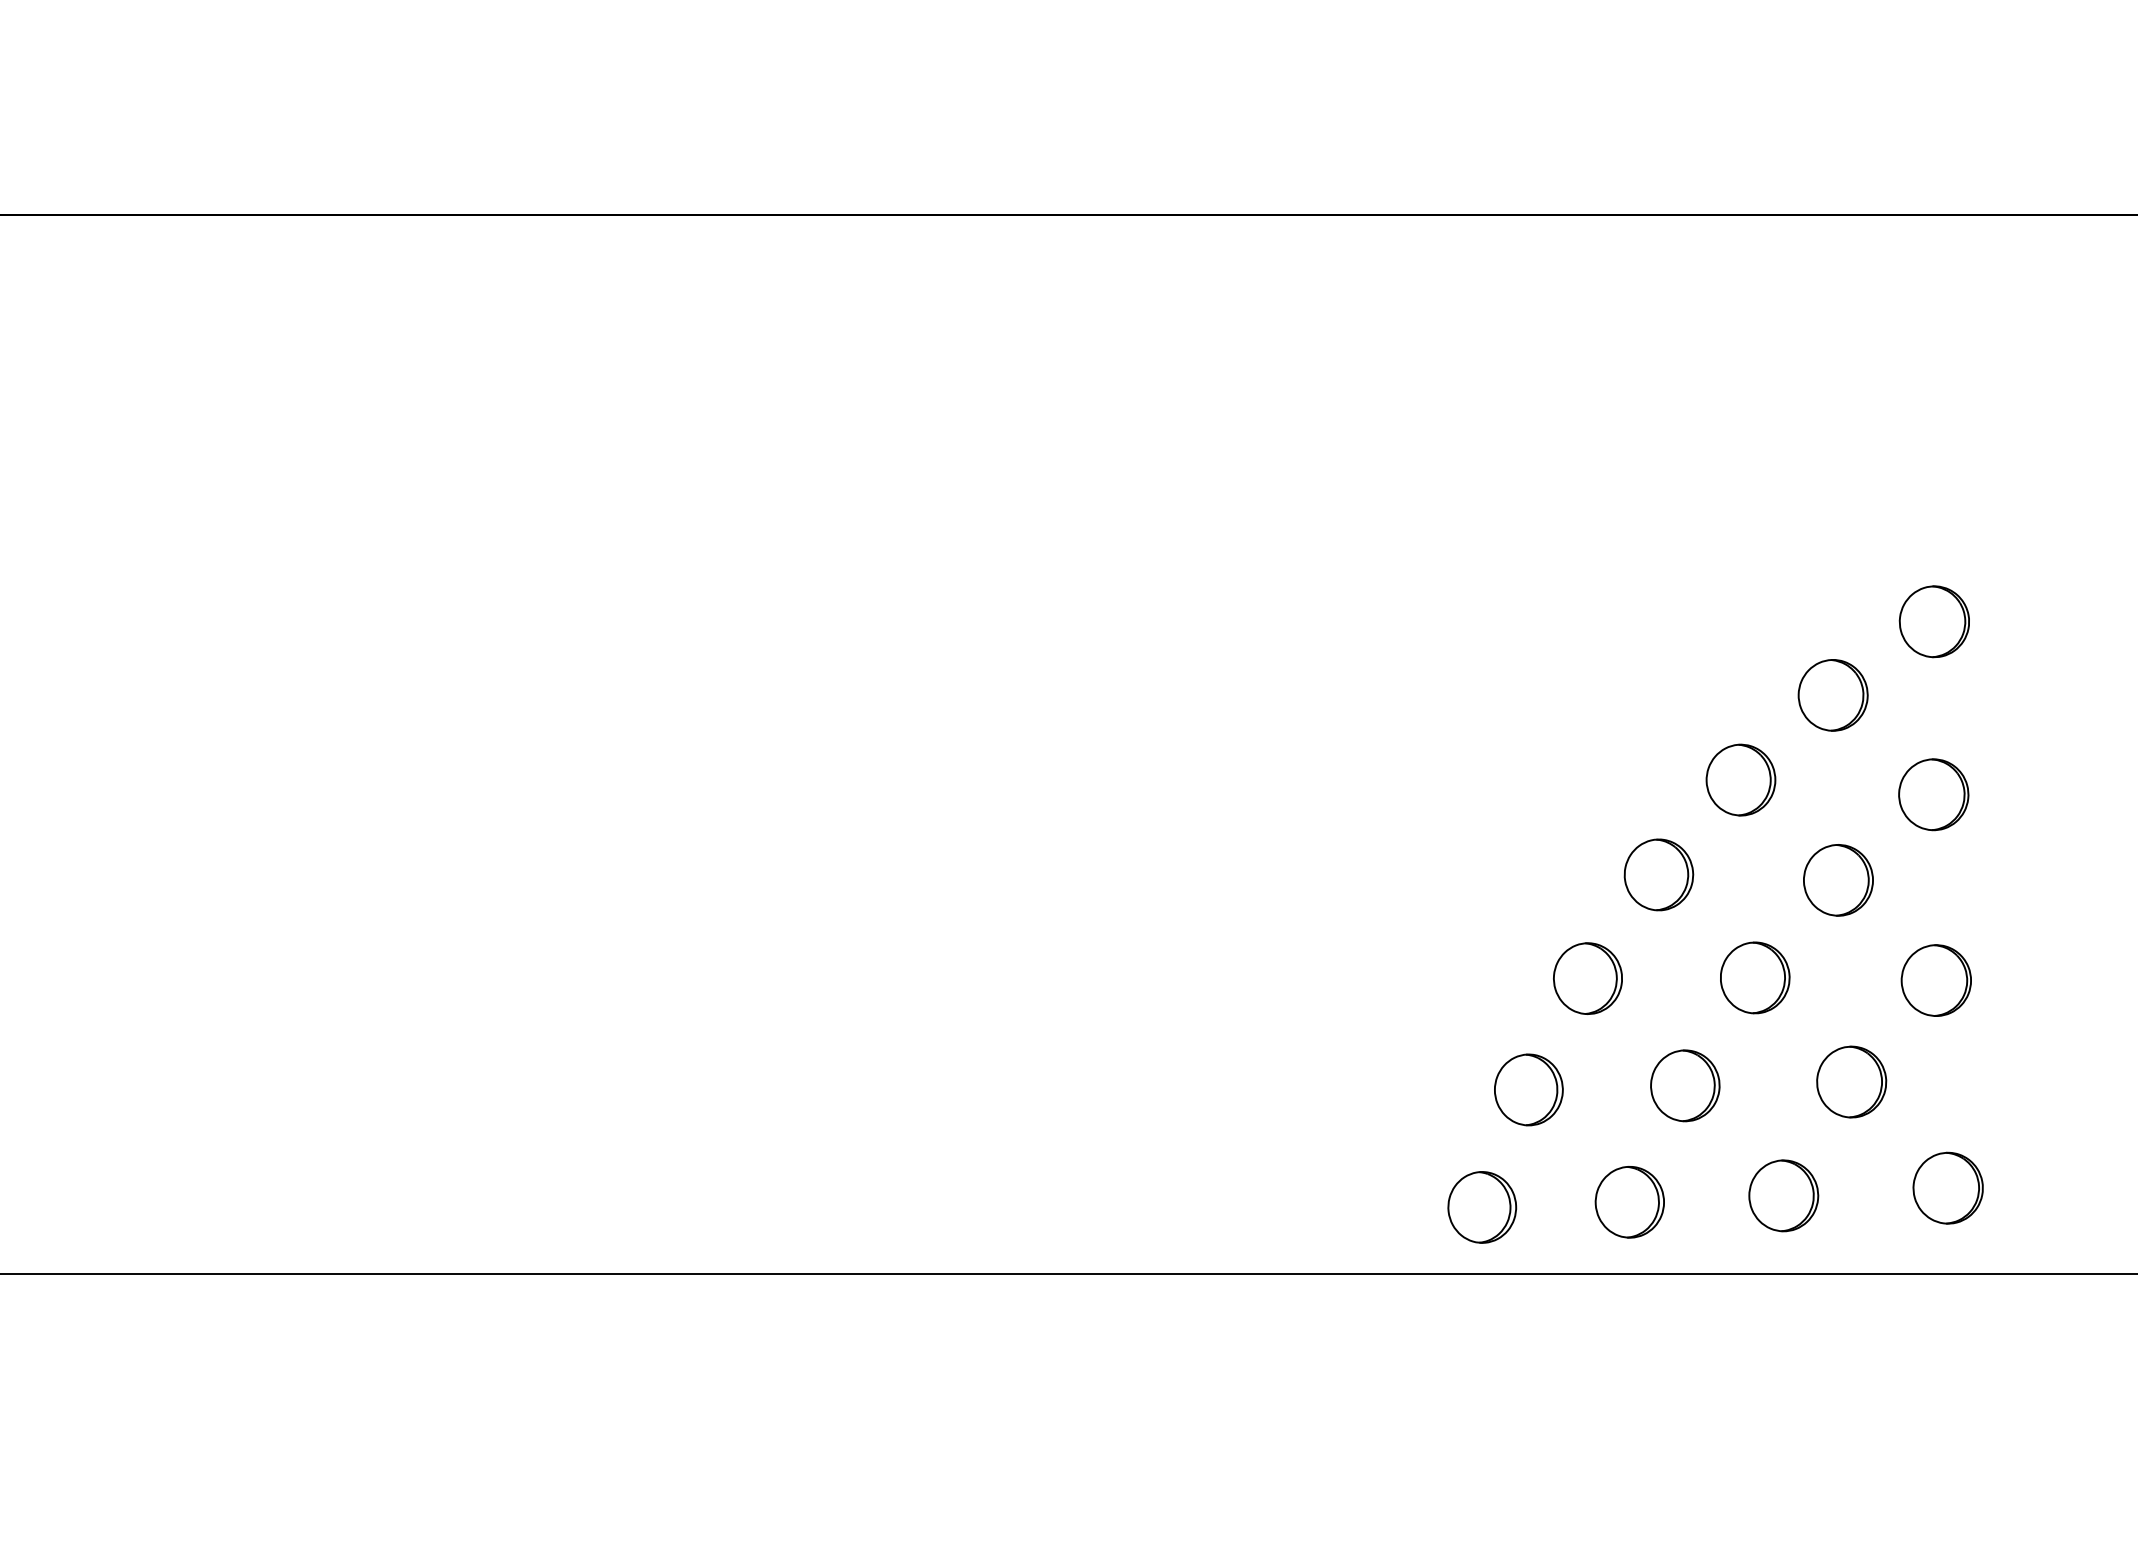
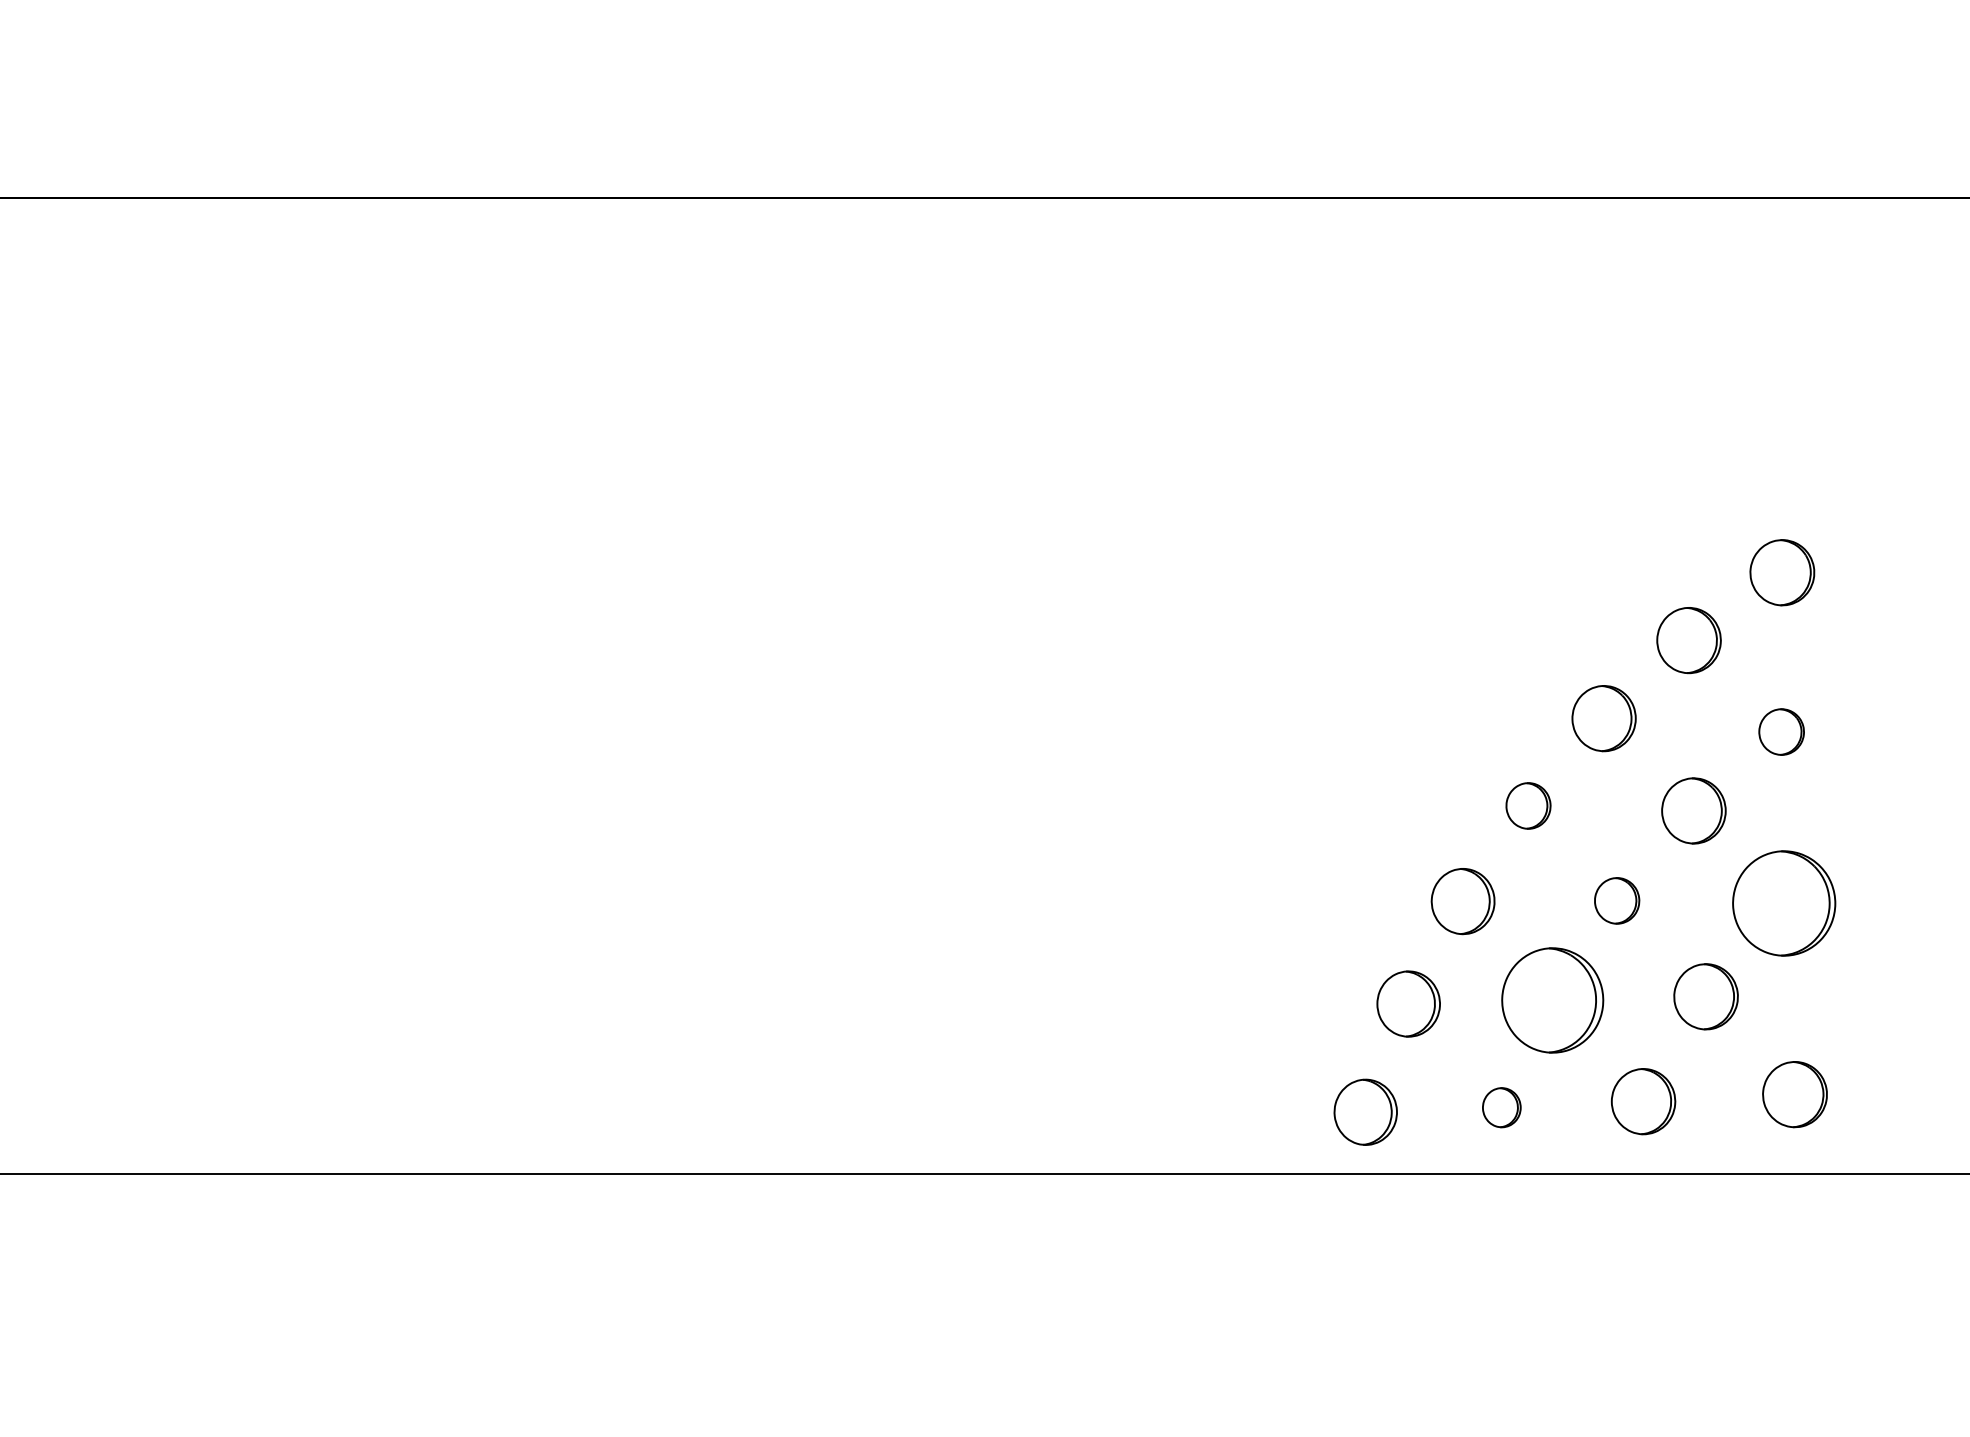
part: (1933, 794) -> (1781, 731), size x0.7
part: (1658, 874) -> (1528, 805), size x0.7
part: (1754, 977) -> (1616, 900), size x0.7
part: (1935, 979) -> (1783, 902), size x1.6
part: (1684, 1084) -> (1552, 999), size x1.6
part: (1629, 1202) -> (1501, 1107), size x0.6

